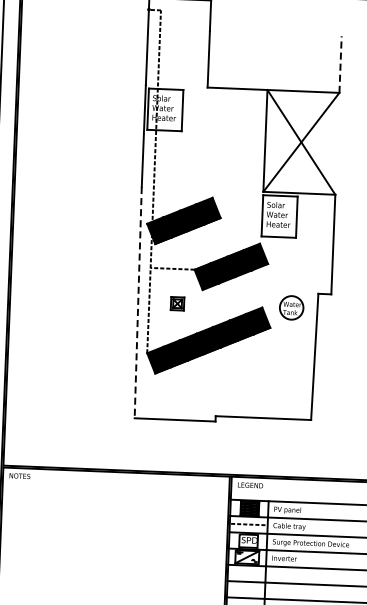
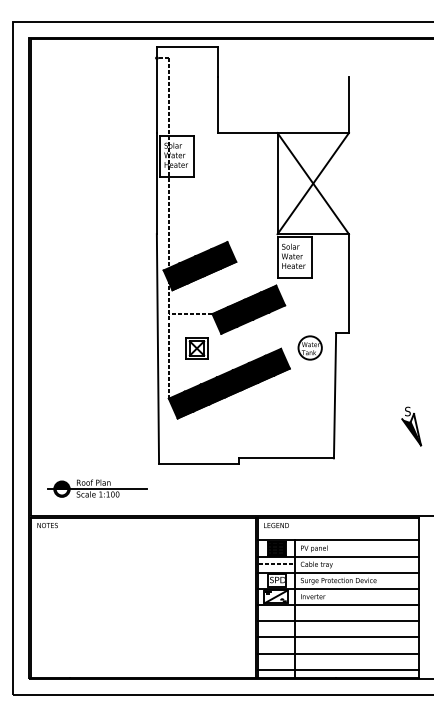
line: (340, 64) -> (348, 104), dashed -> solid
line: (137, 302) -> (157, 348), dashed -> solid
part: (177, 303) -> (196, 348), size x1.67
part: (71, 440) -> (97, 488), added

